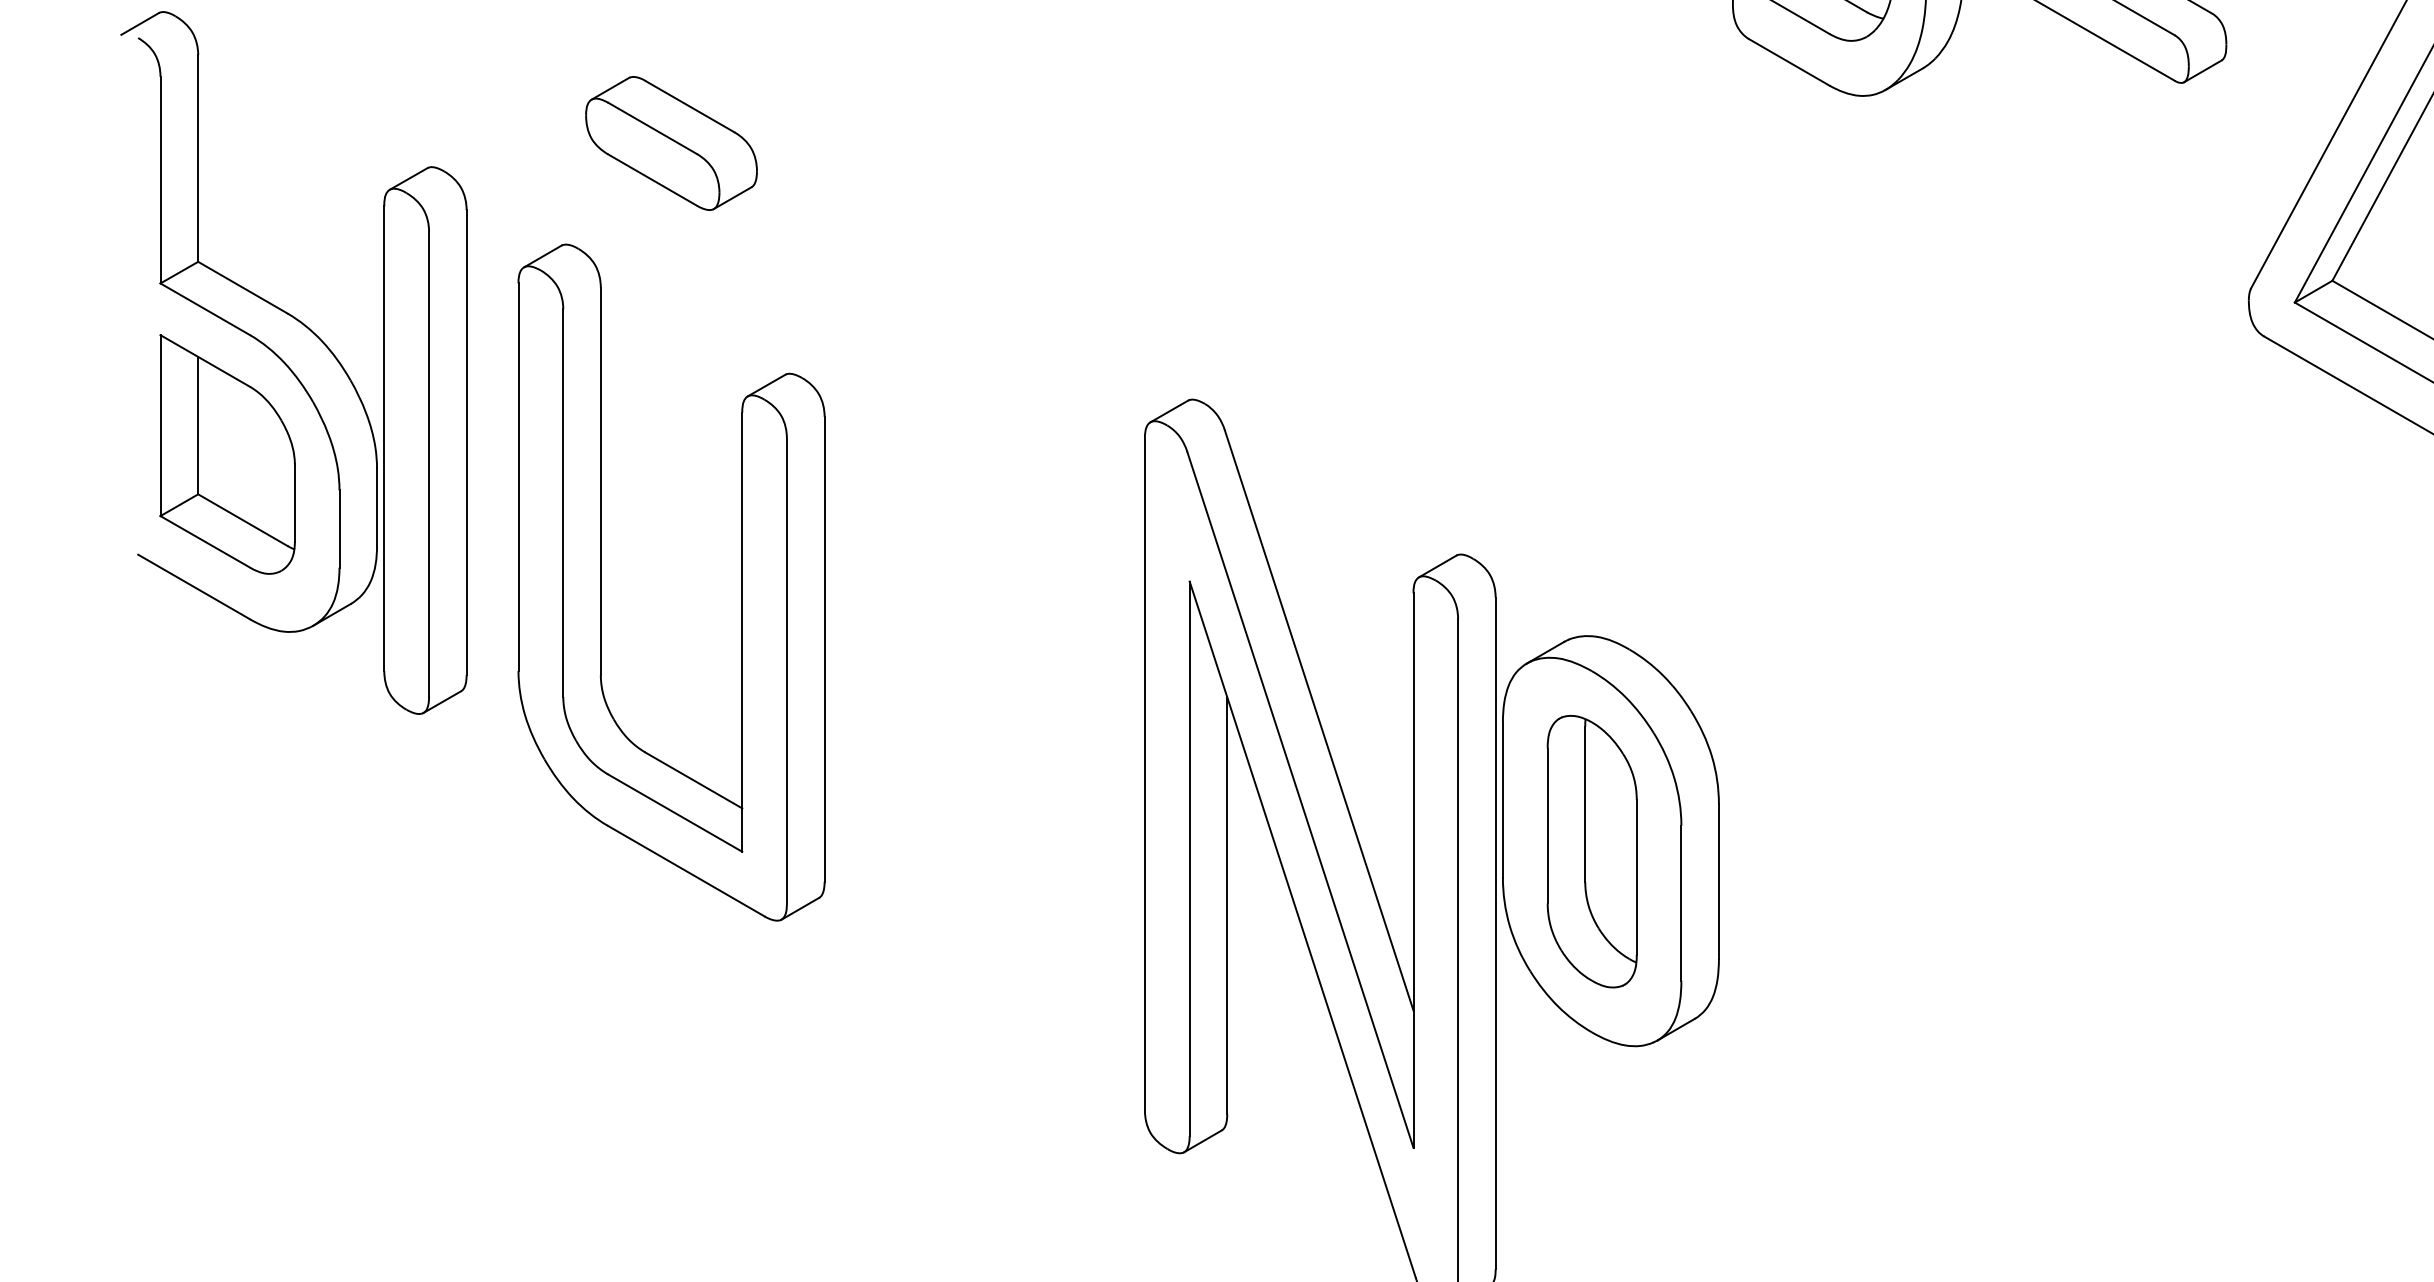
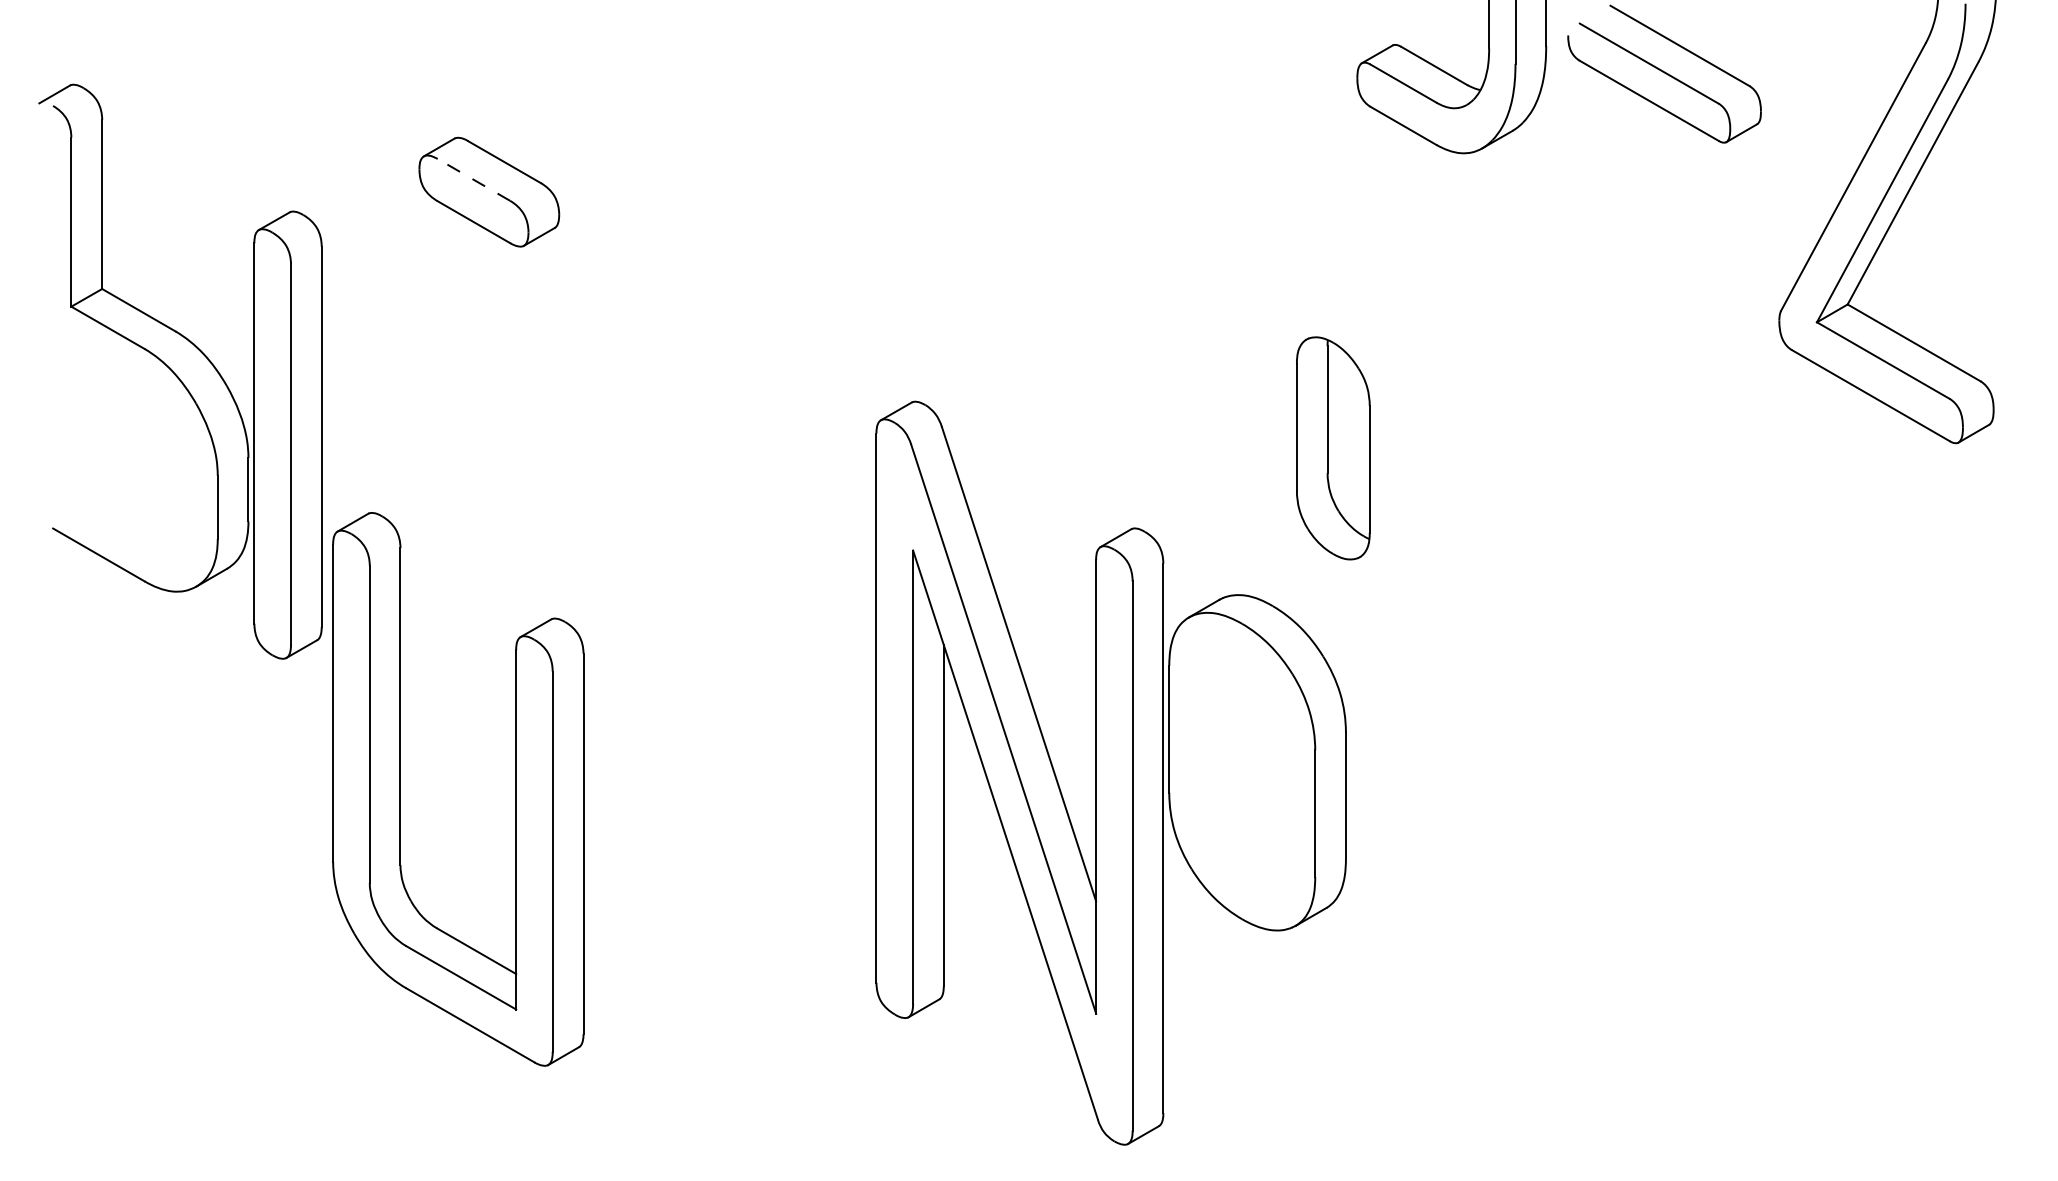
line: (652, 127) -> (473, 179), solid -> dashed
part: (227, 454) -> (126, 446), removed
part: (741, 582) -> (515, 789), moved
part: (1592, 851) -> (1333, 448), moved

